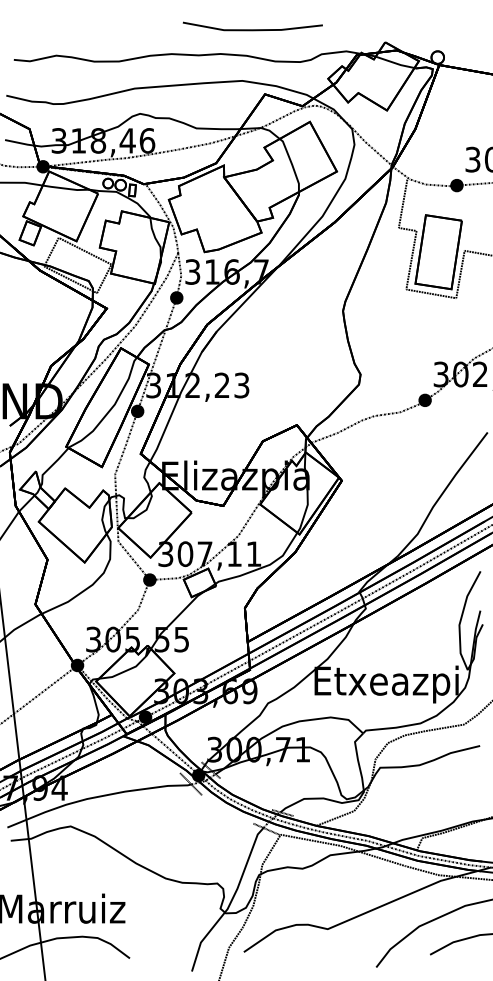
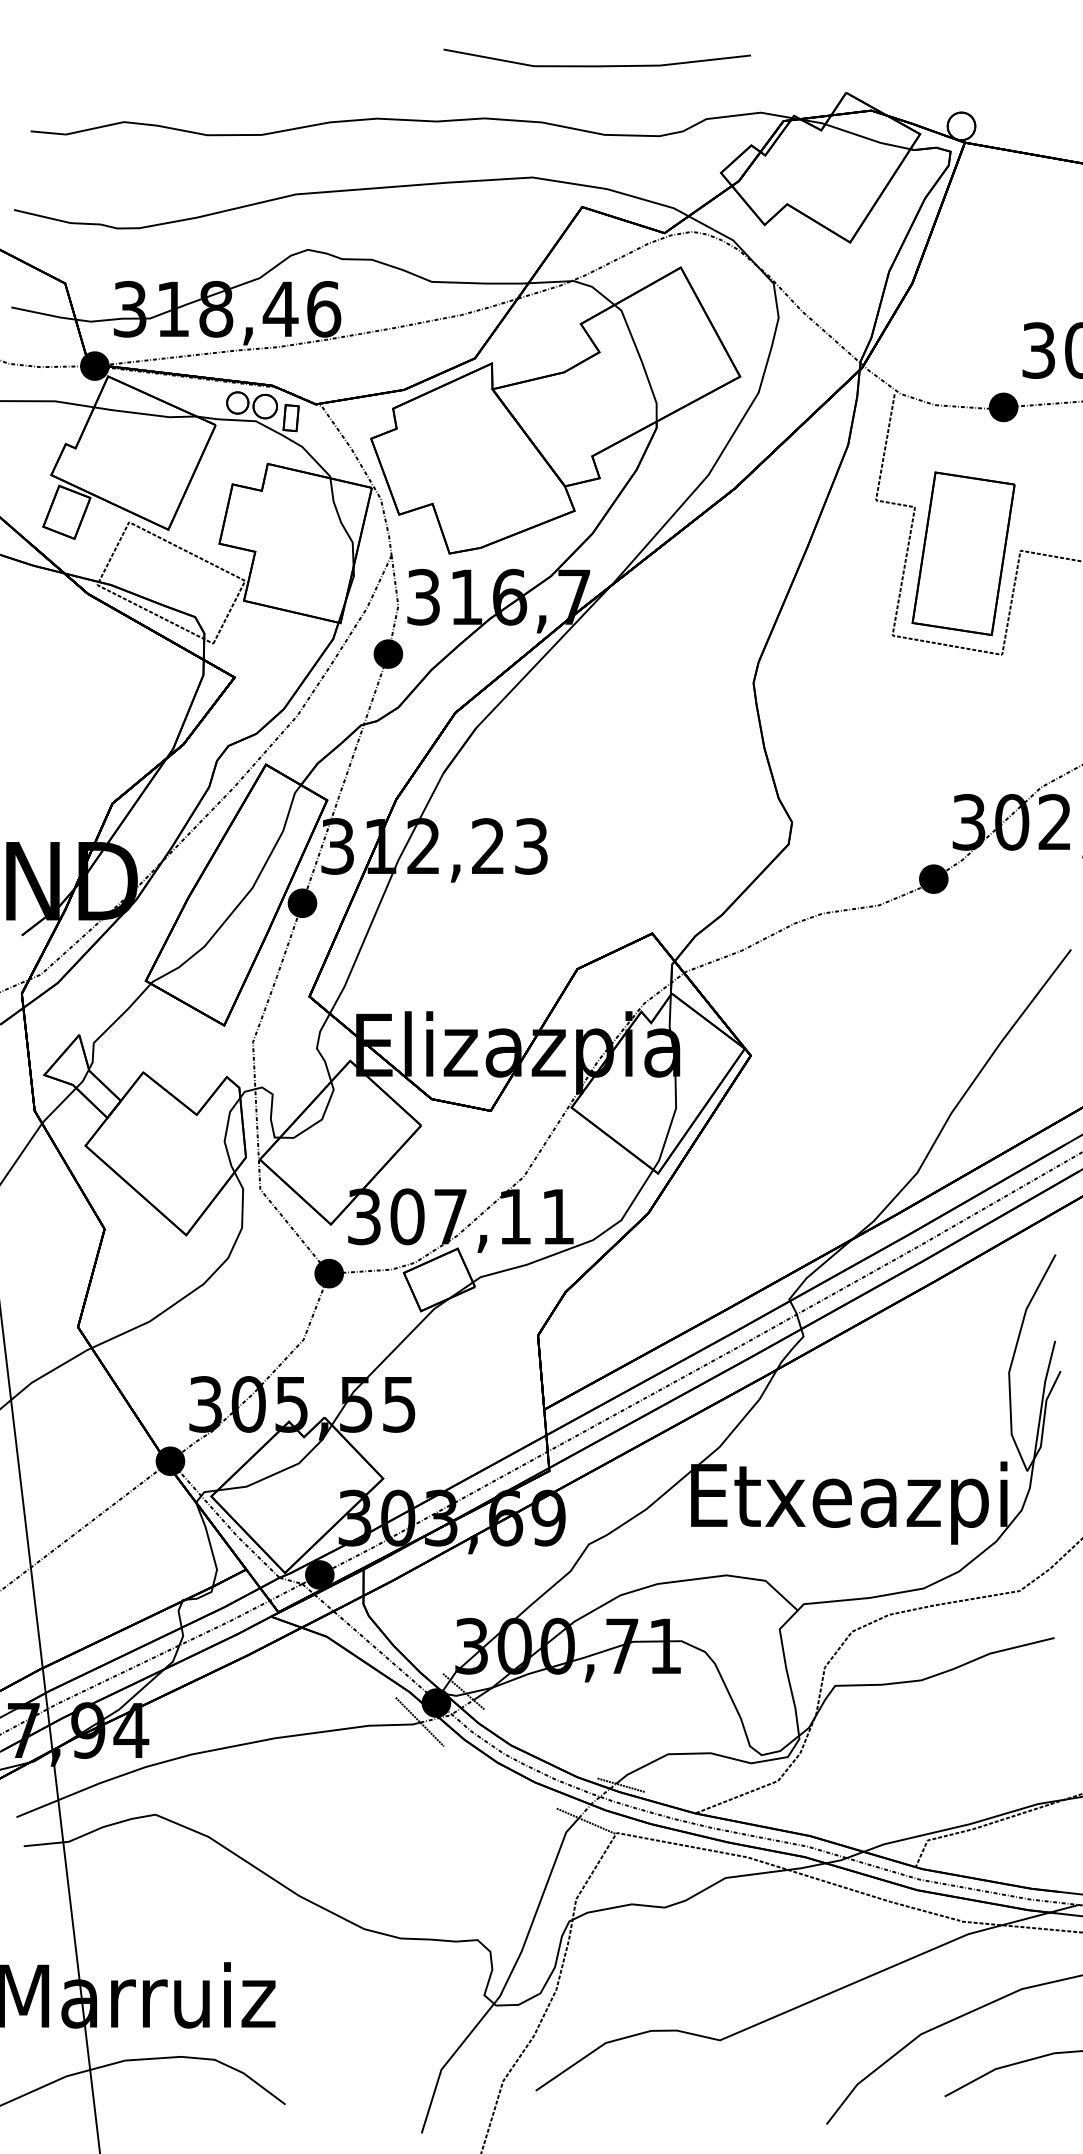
line: (252, 29) -> (596, 64), moved

